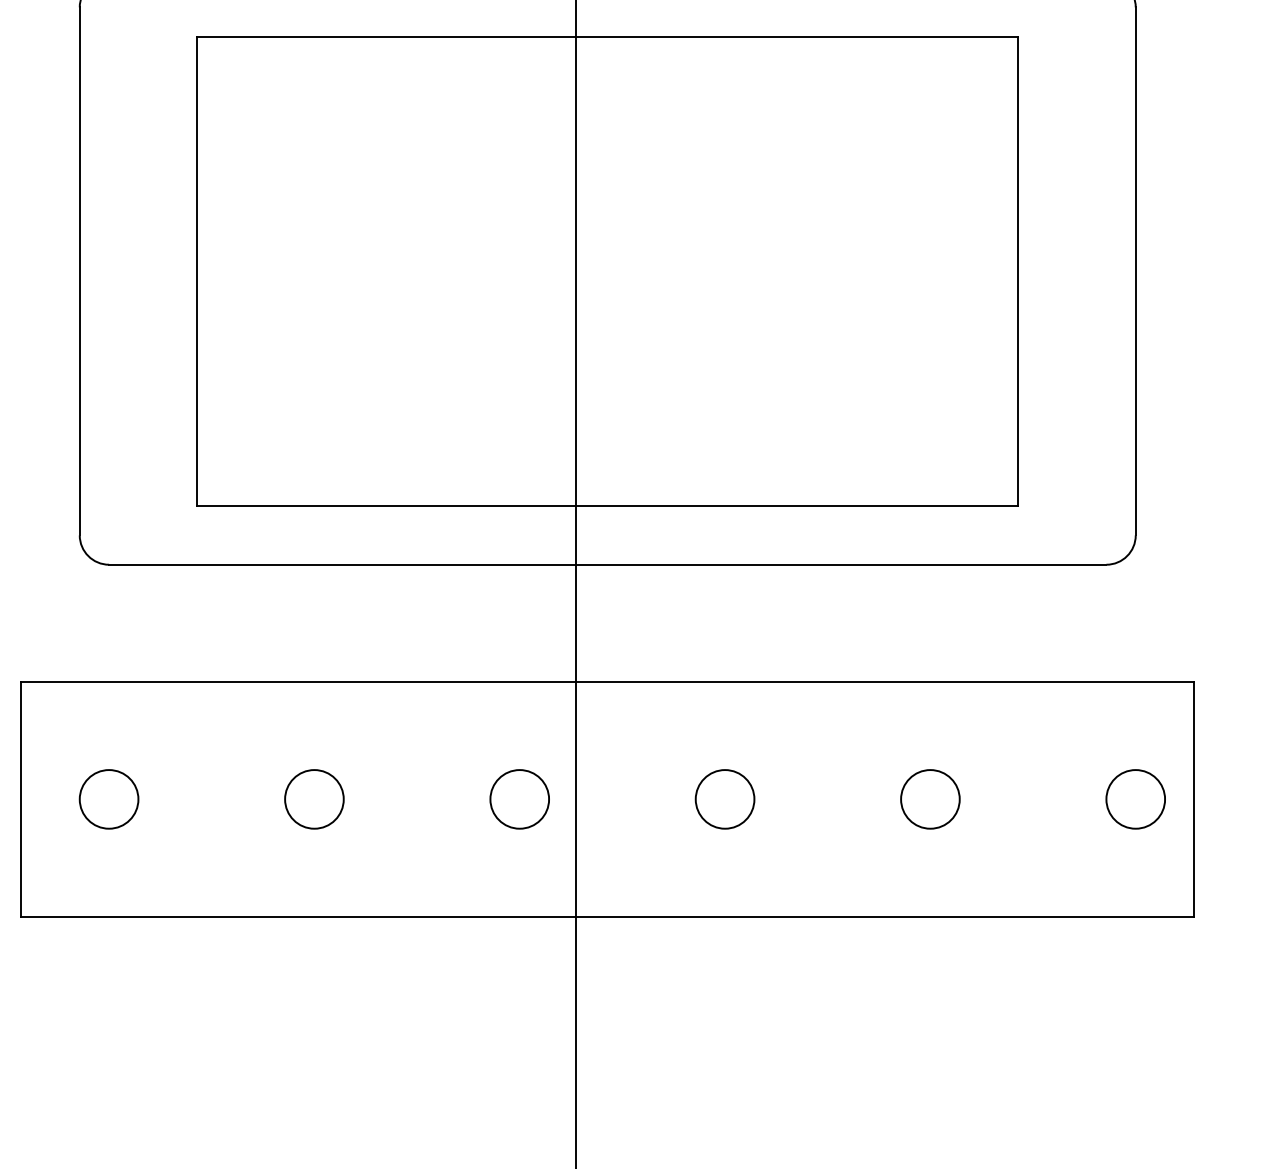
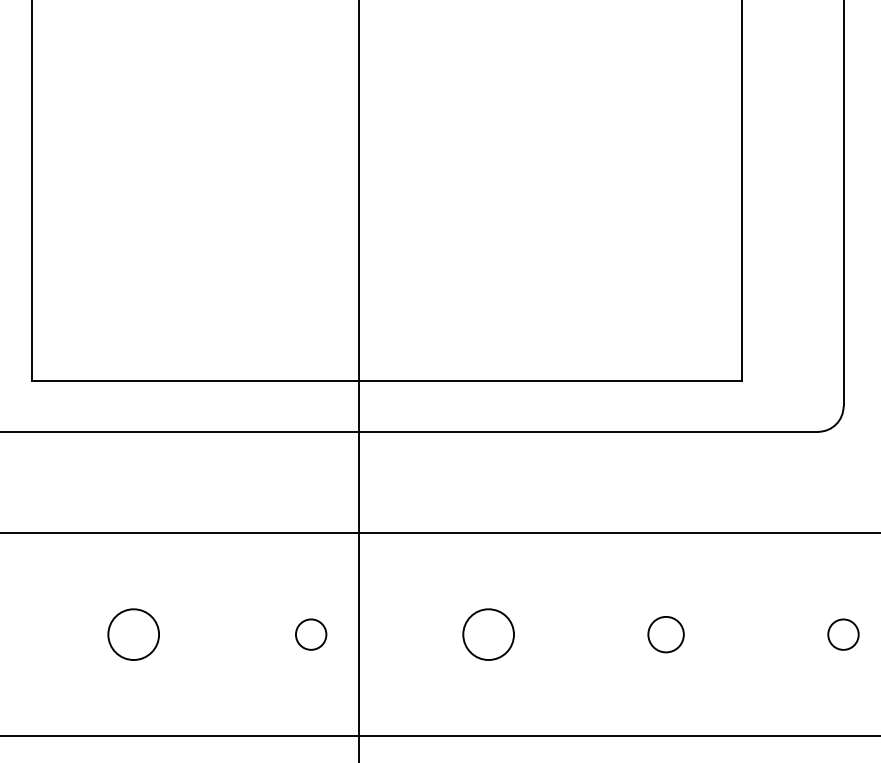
circle: (519, 799) -> (310, 634), size x0.6
circle: (930, 799) -> (666, 634), size x0.7
circle: (1135, 799) -> (843, 634), size x0.6

